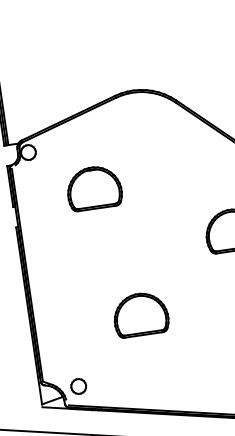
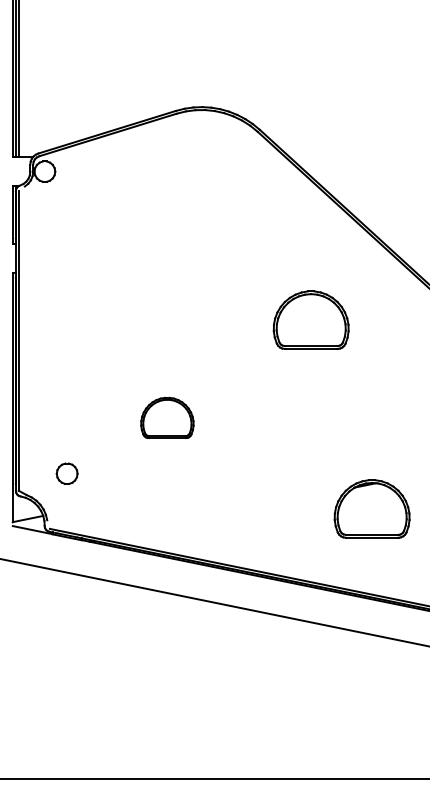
part: (94, 187) -> (128, 233), removed
part: (140, 314) -> (167, 417), size x0.7
part: (78, 386) -> (66, 473), moved

